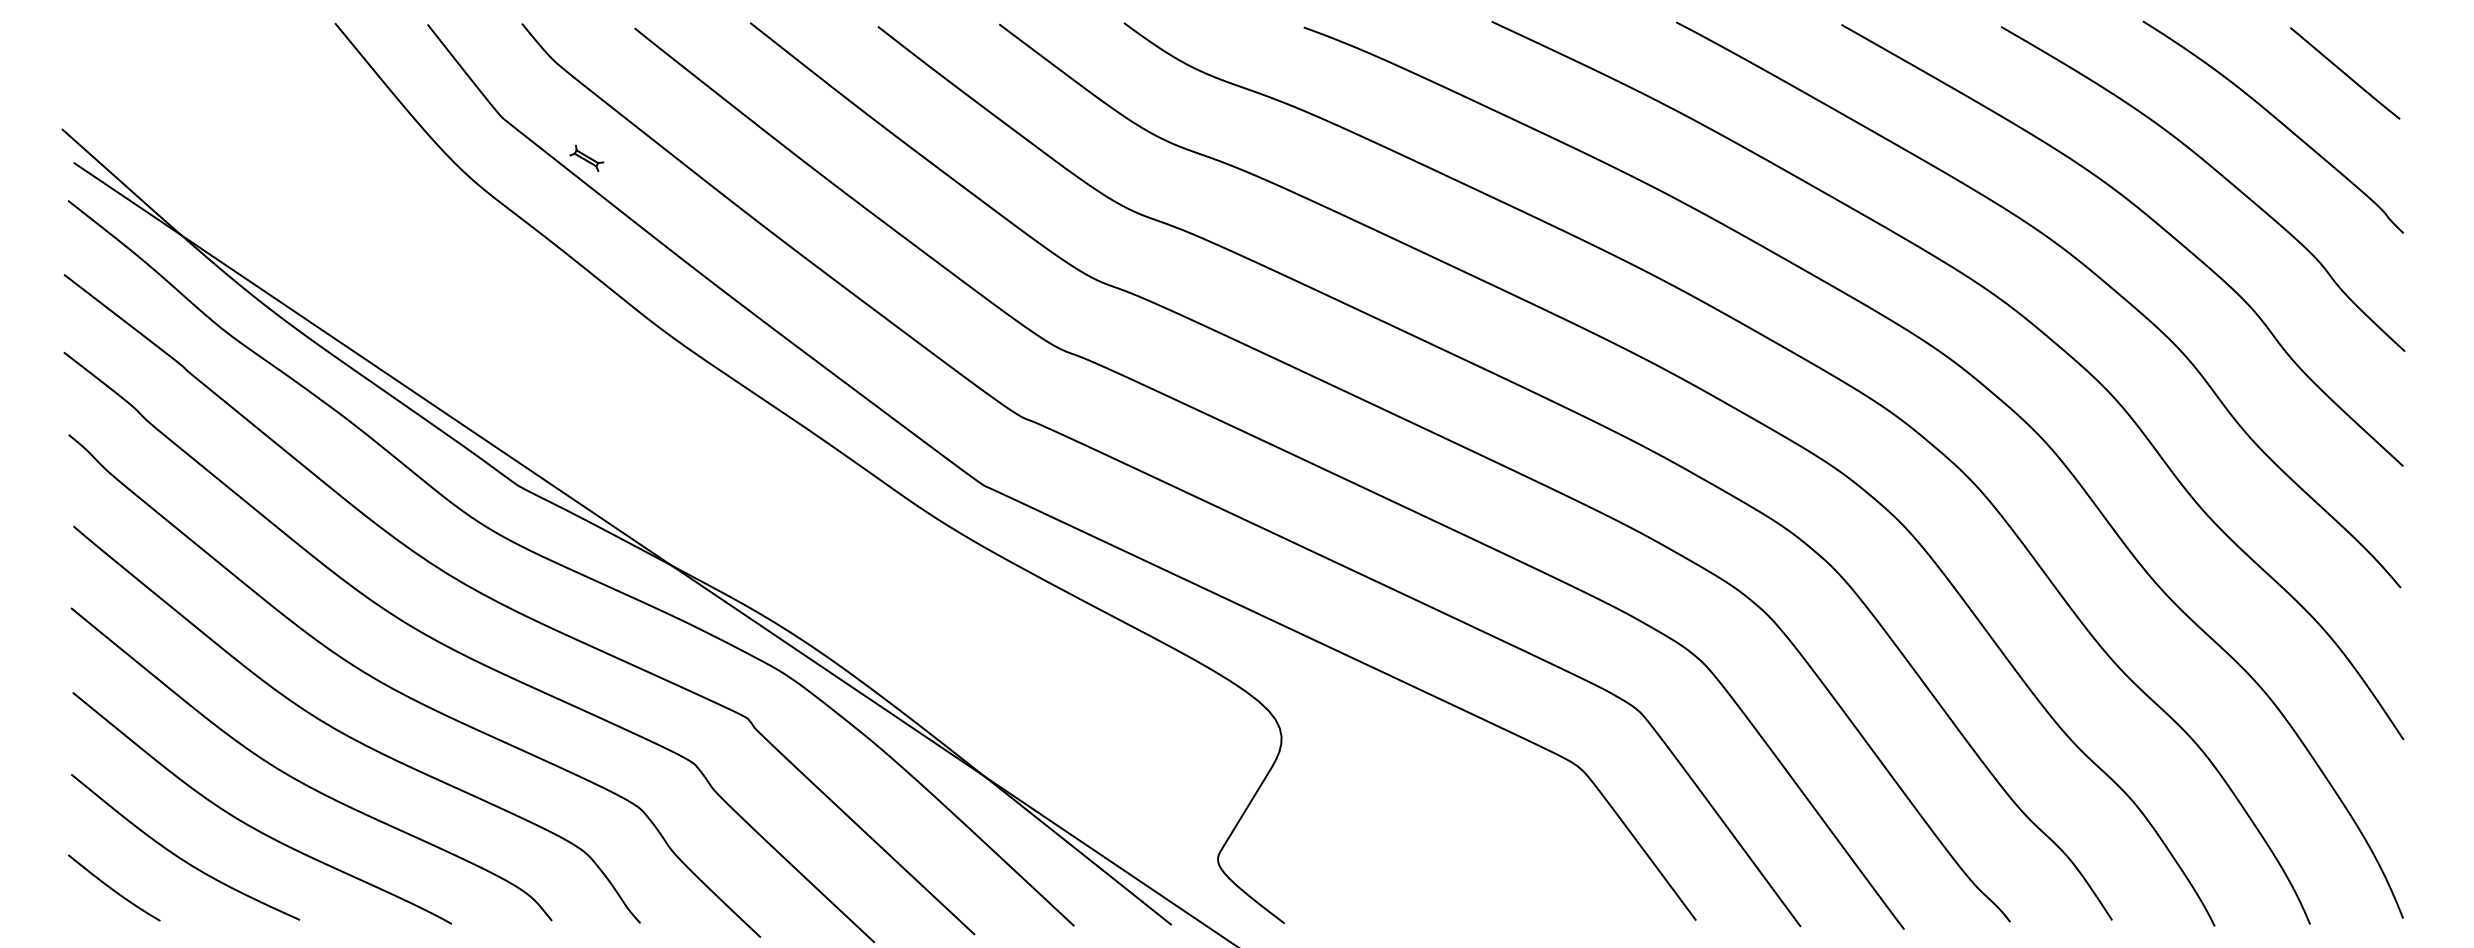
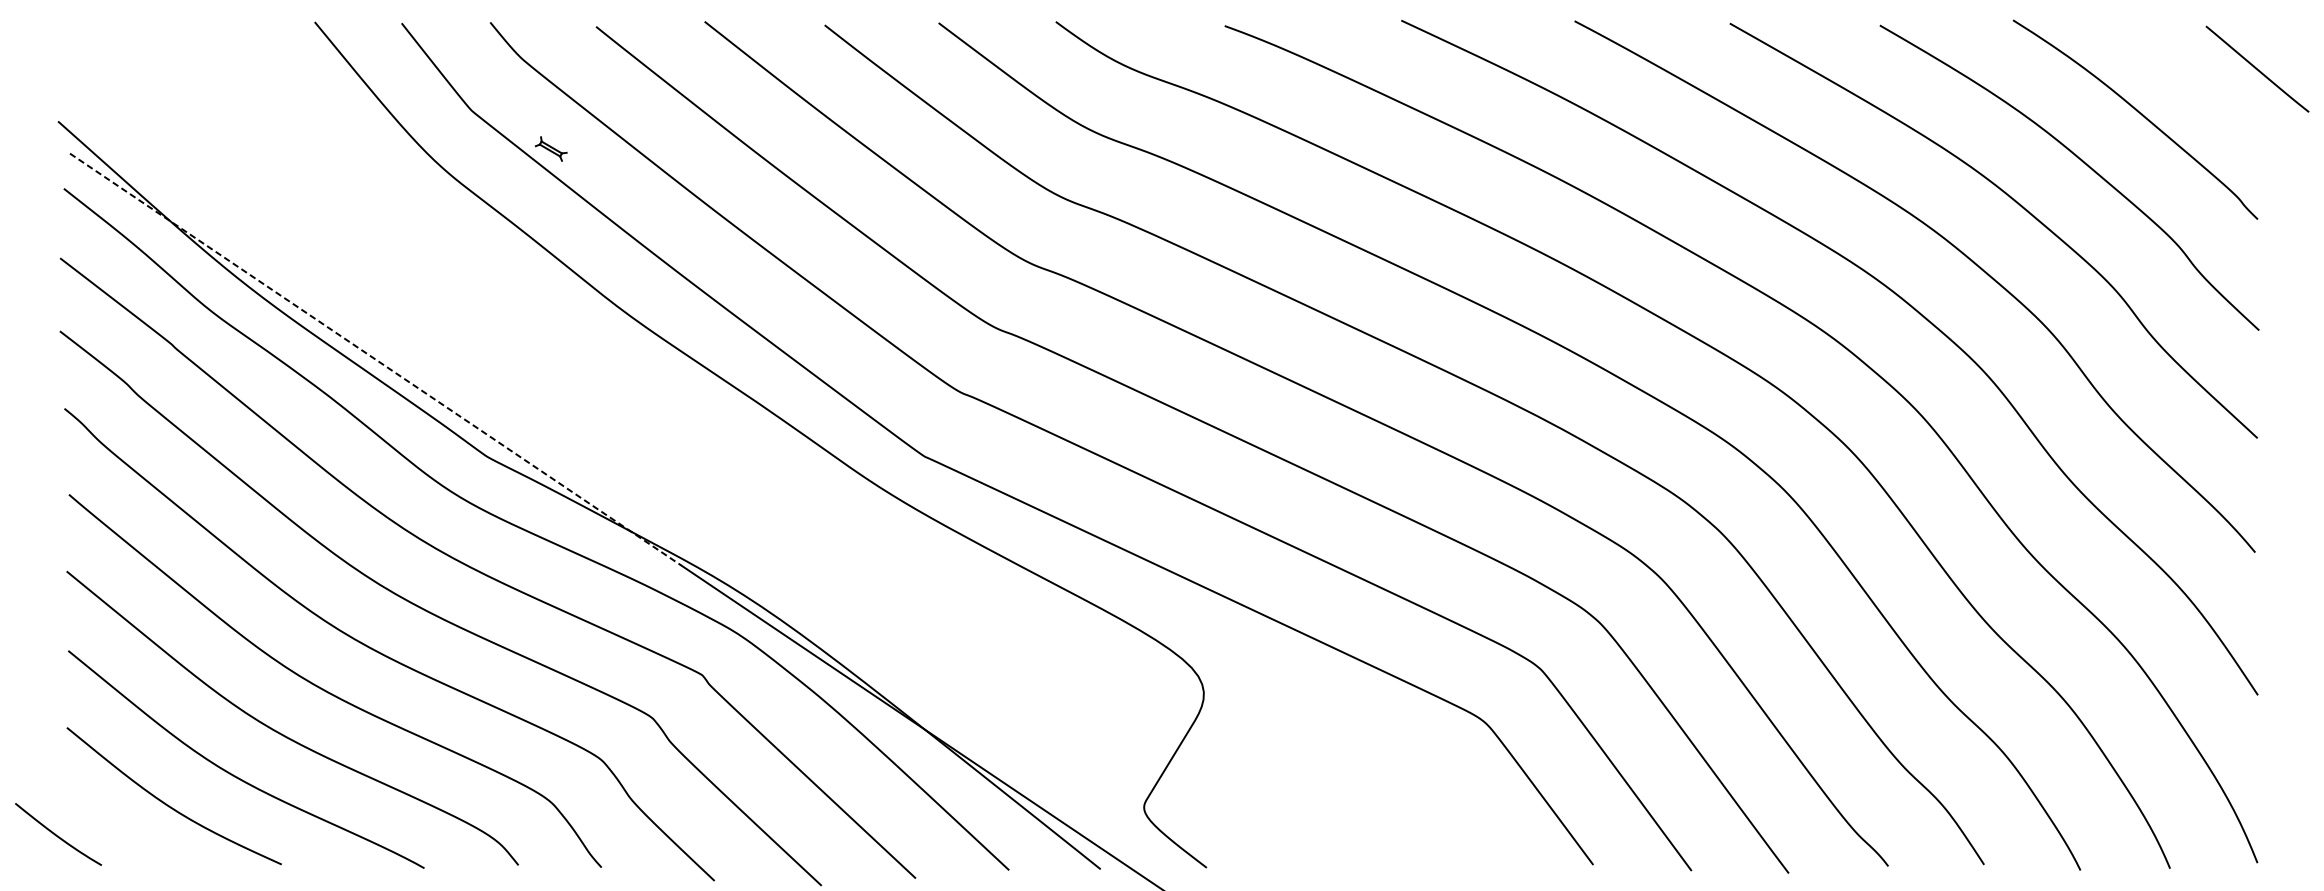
line: (2345, 73) -> (2257, 69), moved
line: (400, 382) -> (376, 359), solid -> dashed
curve: (114, 889) -> (58, 835), moved

